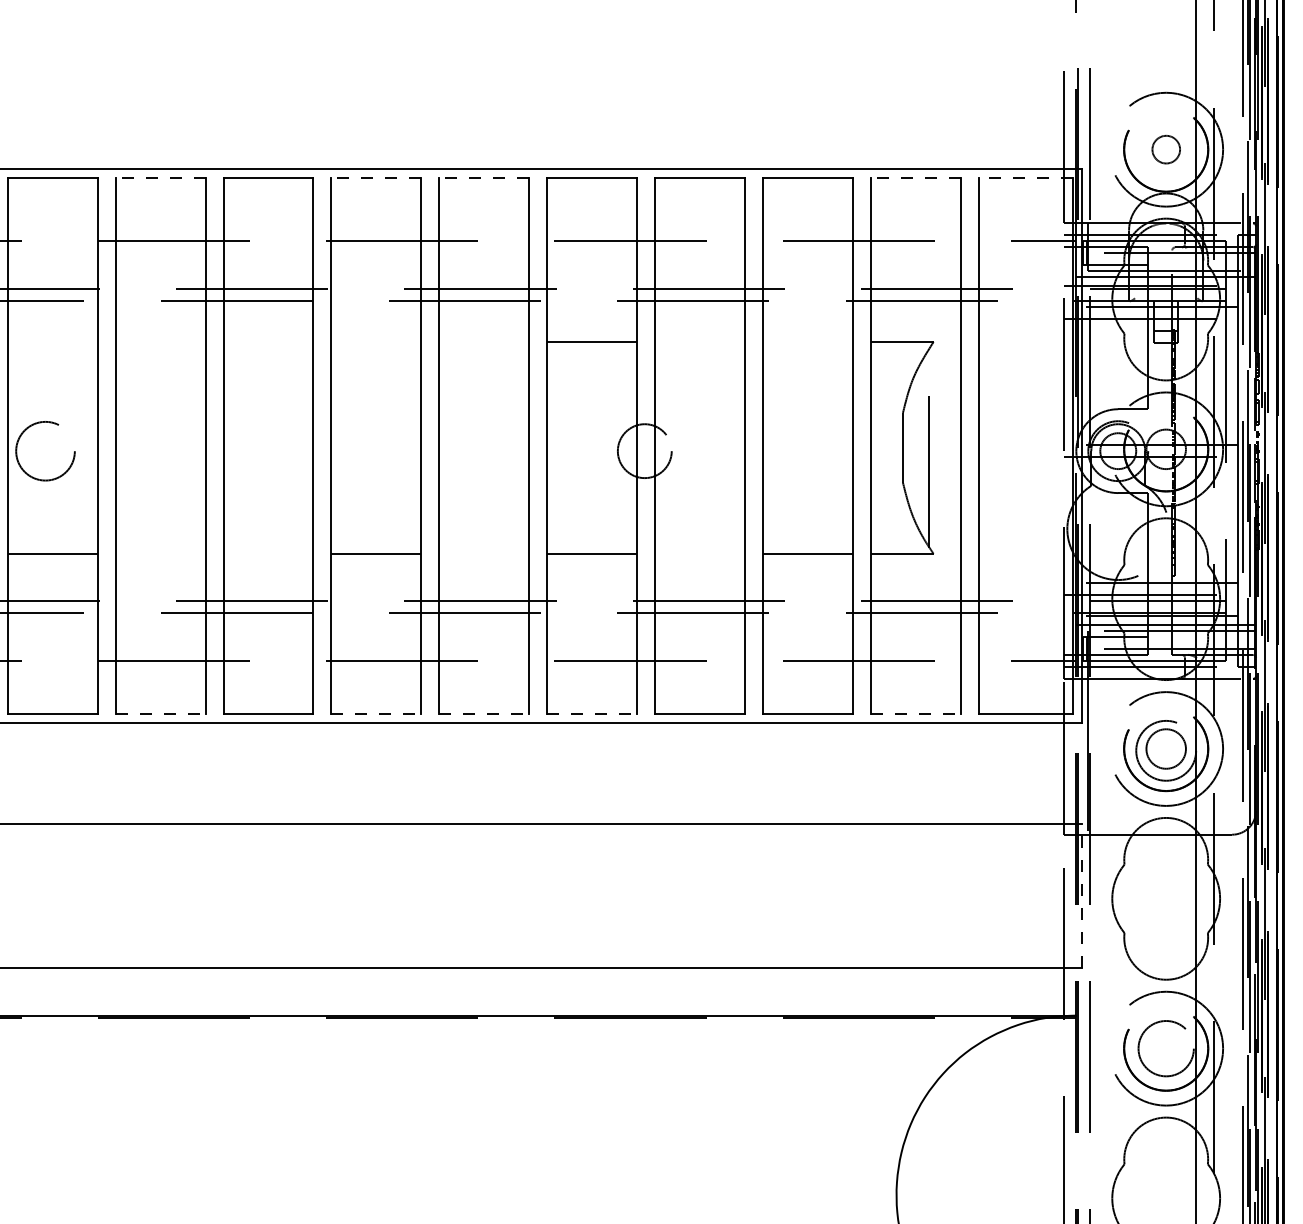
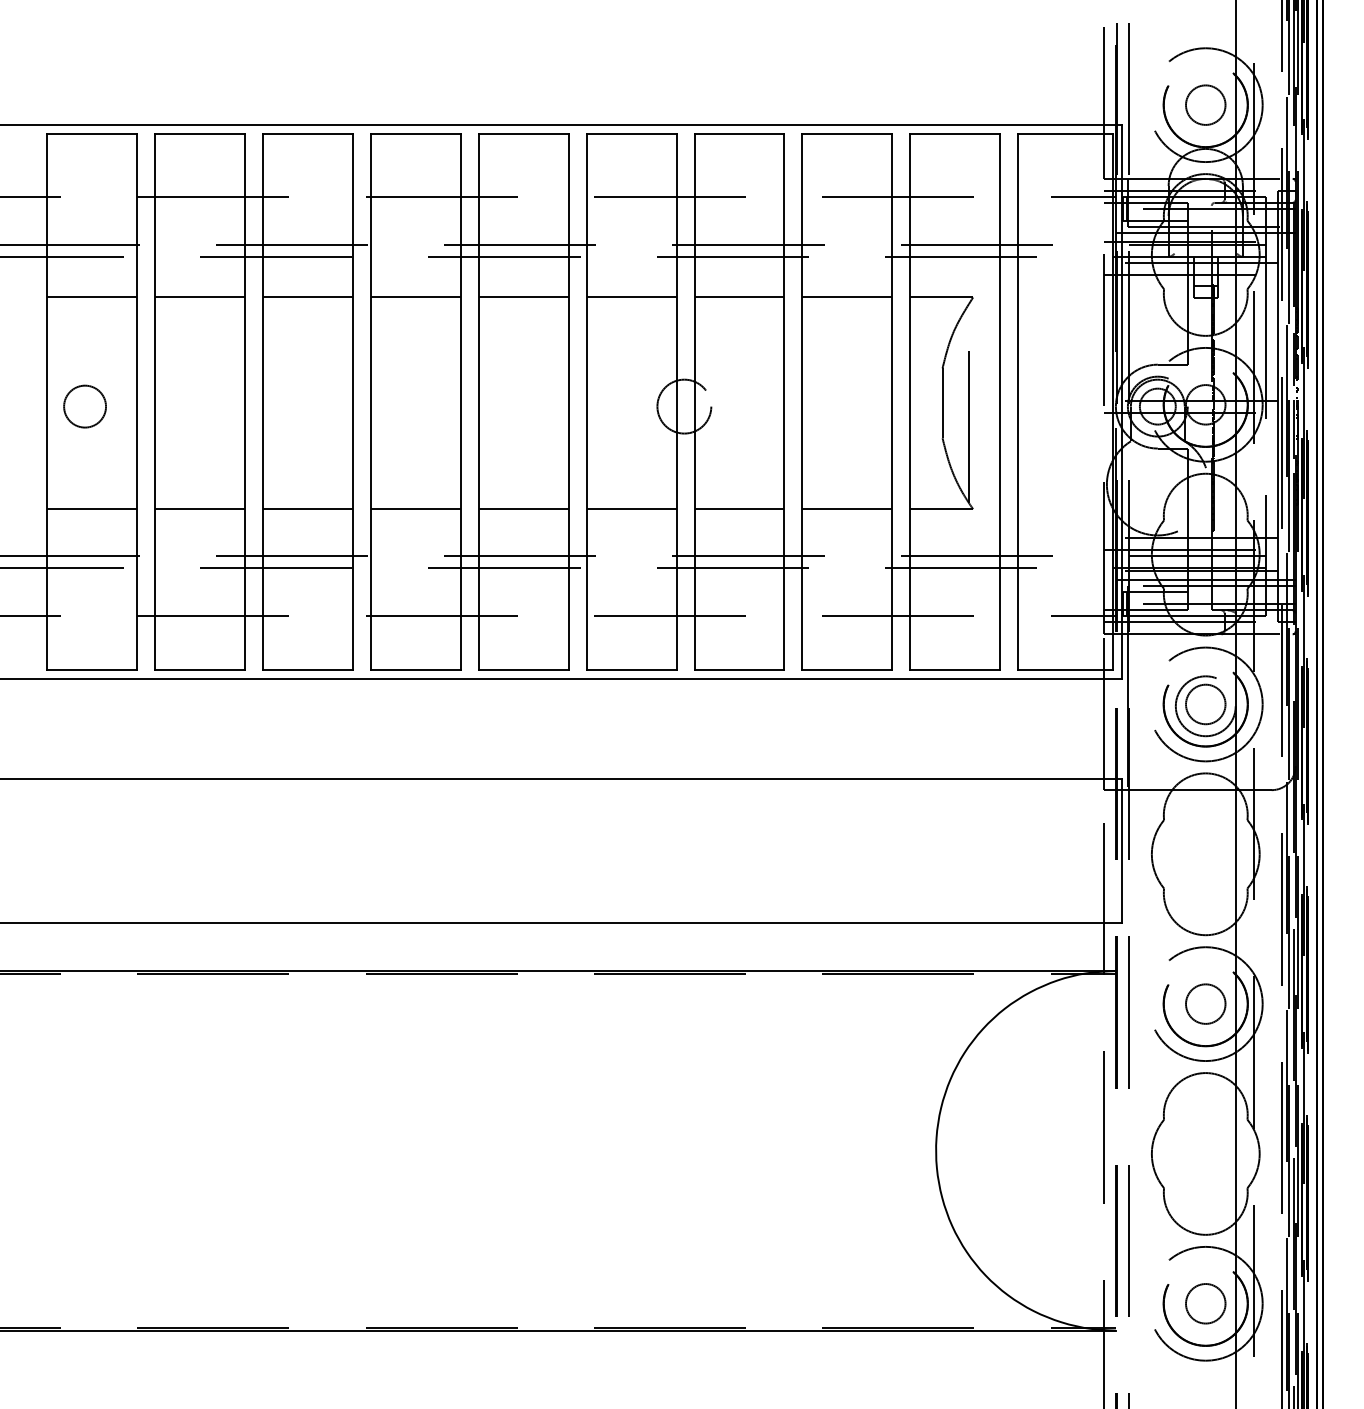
circle: (1165, 149) -> (1205, 104), size x1.43
line: (160, 178) -> (200, 133), dashed -> solid
line: (375, 178) -> (415, 133), dashed -> solid
line: (483, 178) -> (523, 133), dashed -> solid
line: (915, 178) -> (955, 133), dashed -> solid
line: (1025, 178) -> (1065, 133), dashed -> solid
line: (52, 342) -> (92, 297), added
line: (160, 342) -> (200, 297), added
line: (267, 342) -> (307, 297), added
line: (375, 342) -> (415, 297), added
line: (483, 342) -> (523, 297), added
line: (699, 342) -> (739, 297), added
line: (807, 342) -> (847, 297), added
circle: (44, 451) -> (84, 406), size x0.71
line: (160, 554) -> (200, 509), added
line: (267, 554) -> (307, 509), added
line: (483, 554) -> (523, 509), added
line: (699, 554) -> (739, 509), added
line: (160, 714) -> (200, 669), dashed -> solid
line: (375, 714) -> (415, 669), dashed -> solid
line: (483, 714) -> (523, 669), dashed -> solid
line: (591, 714) -> (631, 669), dashed -> solid
line: (915, 714) -> (955, 669), dashed -> solid
line: (1081, 896) -> (1121, 851), dashed -> solid
circle: (1165, 1048) -> (1205, 1003), size x0.71

